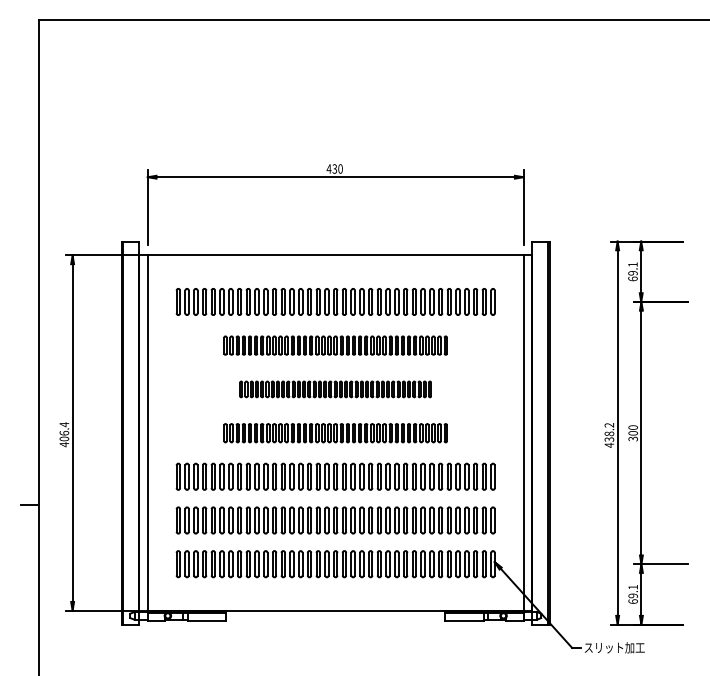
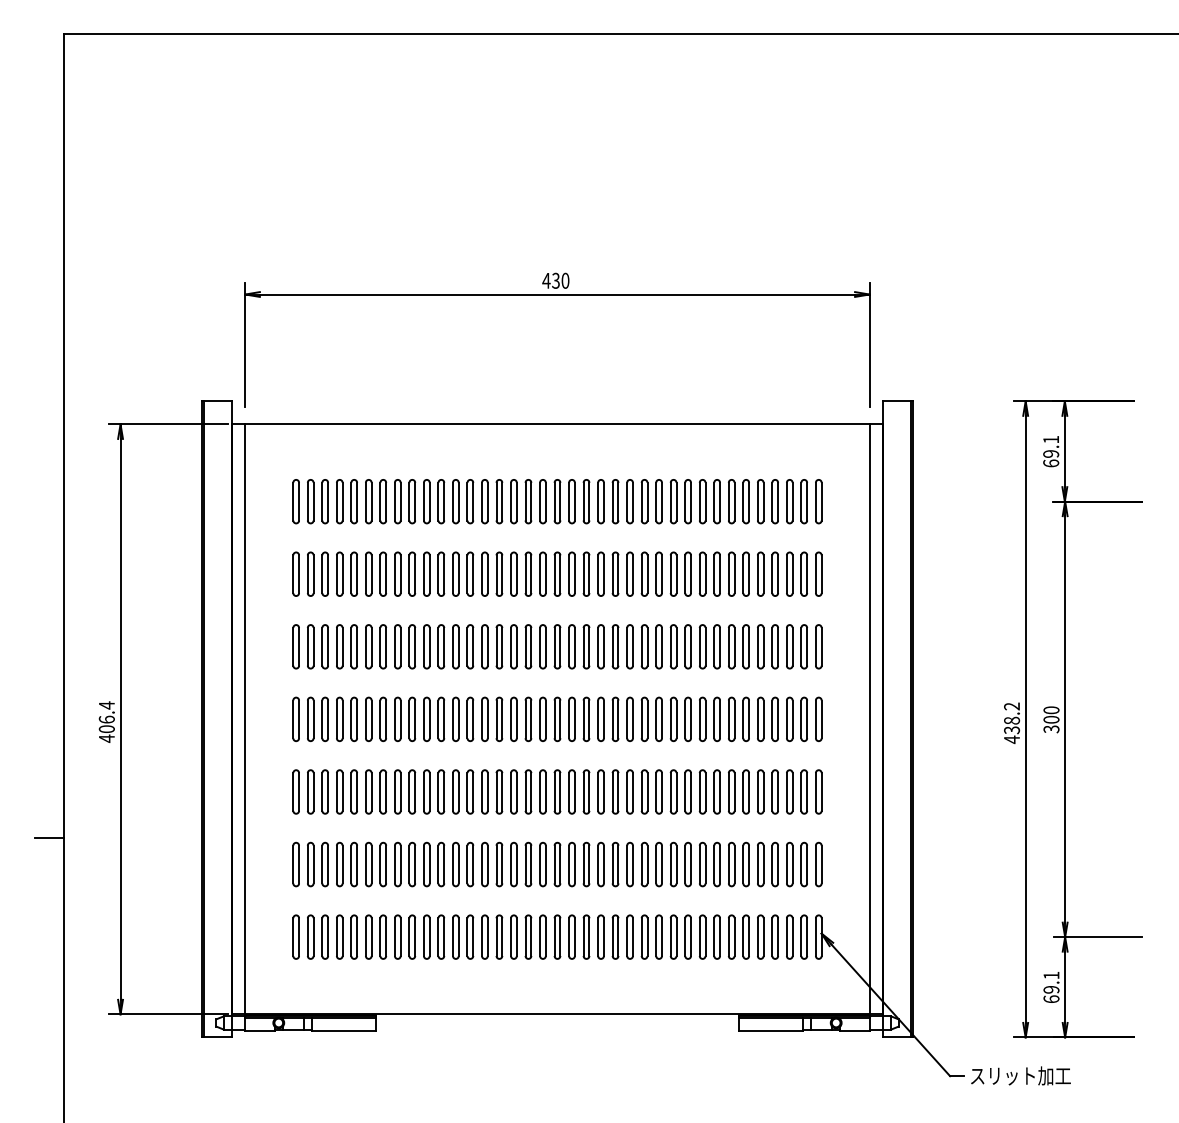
part: (335, 345) -> (557, 573), size x1.43
part: (335, 389) -> (557, 647), size x1.67
part: (335, 433) -> (557, 720), size x1.43

